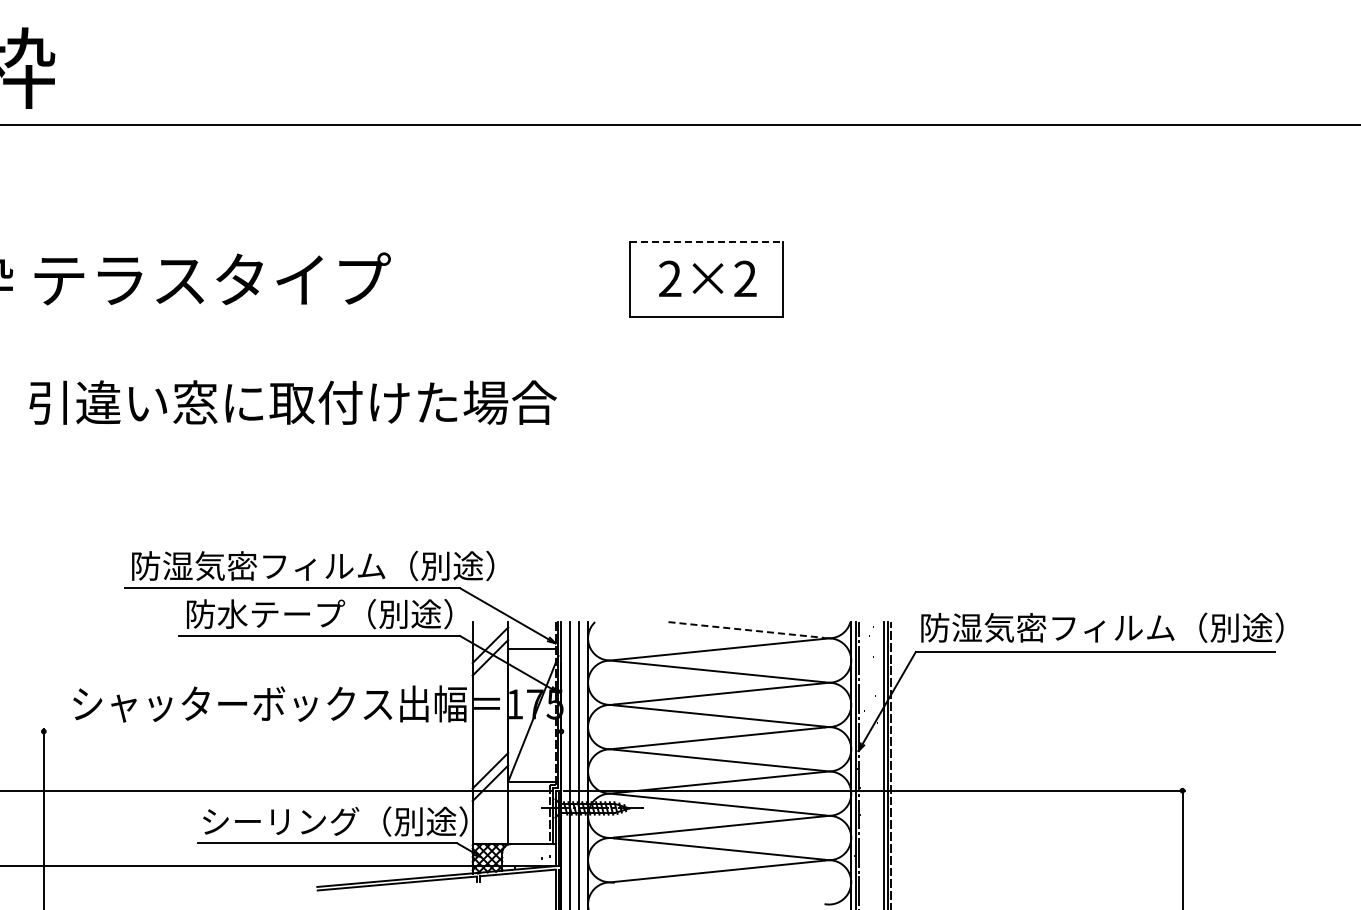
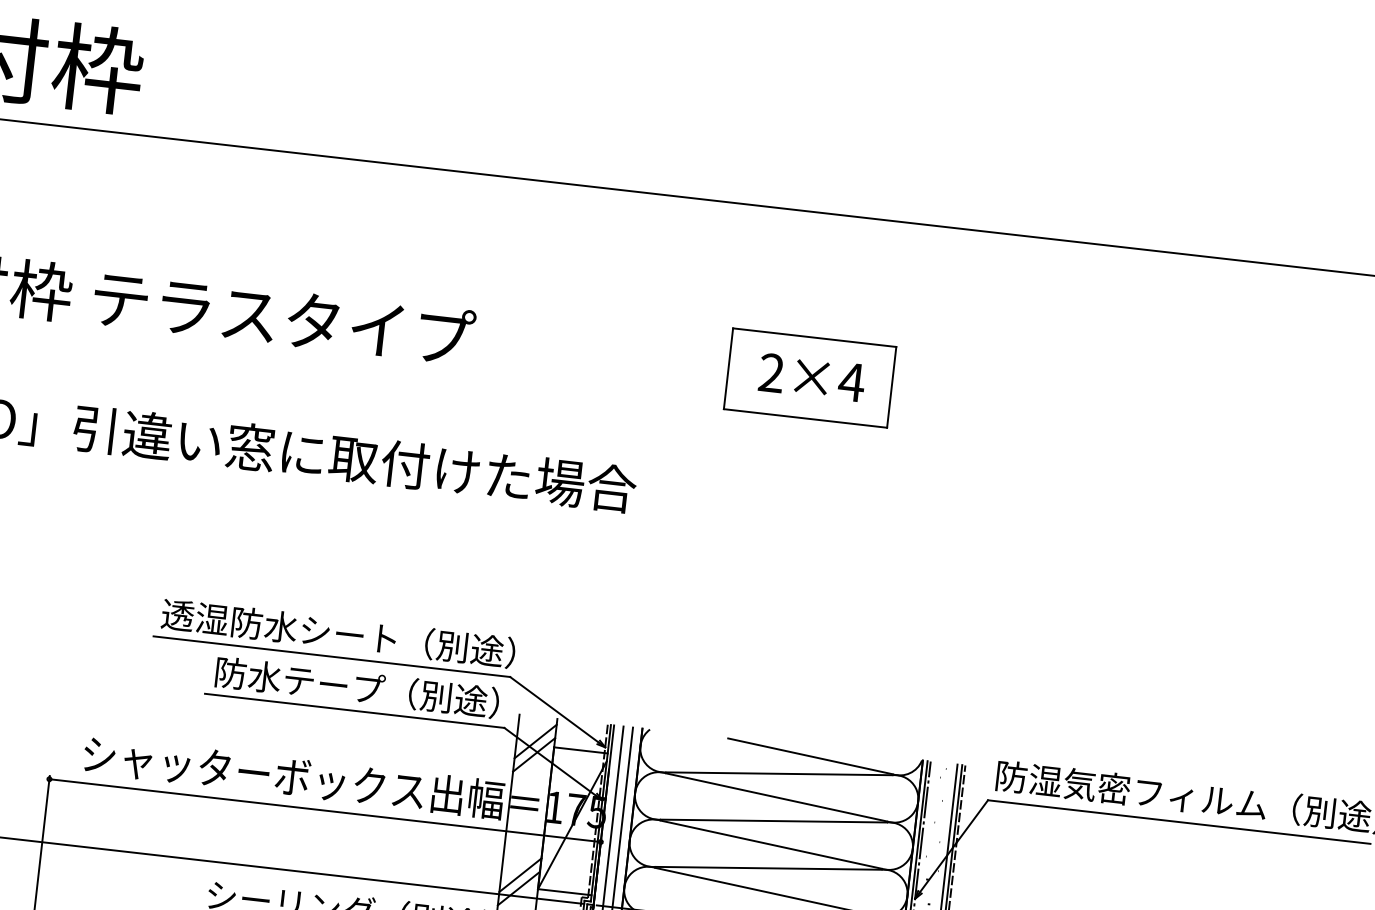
line: (706, 241) -> (814, 337), dashed -> solid
text: (745, 278) -> (851, 381), 2×2 -> 2×4
text: (312, 565) -> (355, 634), 防湿気密フィルム（別途） -> 透湿防水シート（別途）
line: (747, 630) -> (811, 756), dashed -> solid
line: (302, 731) -> (324, 810), added

